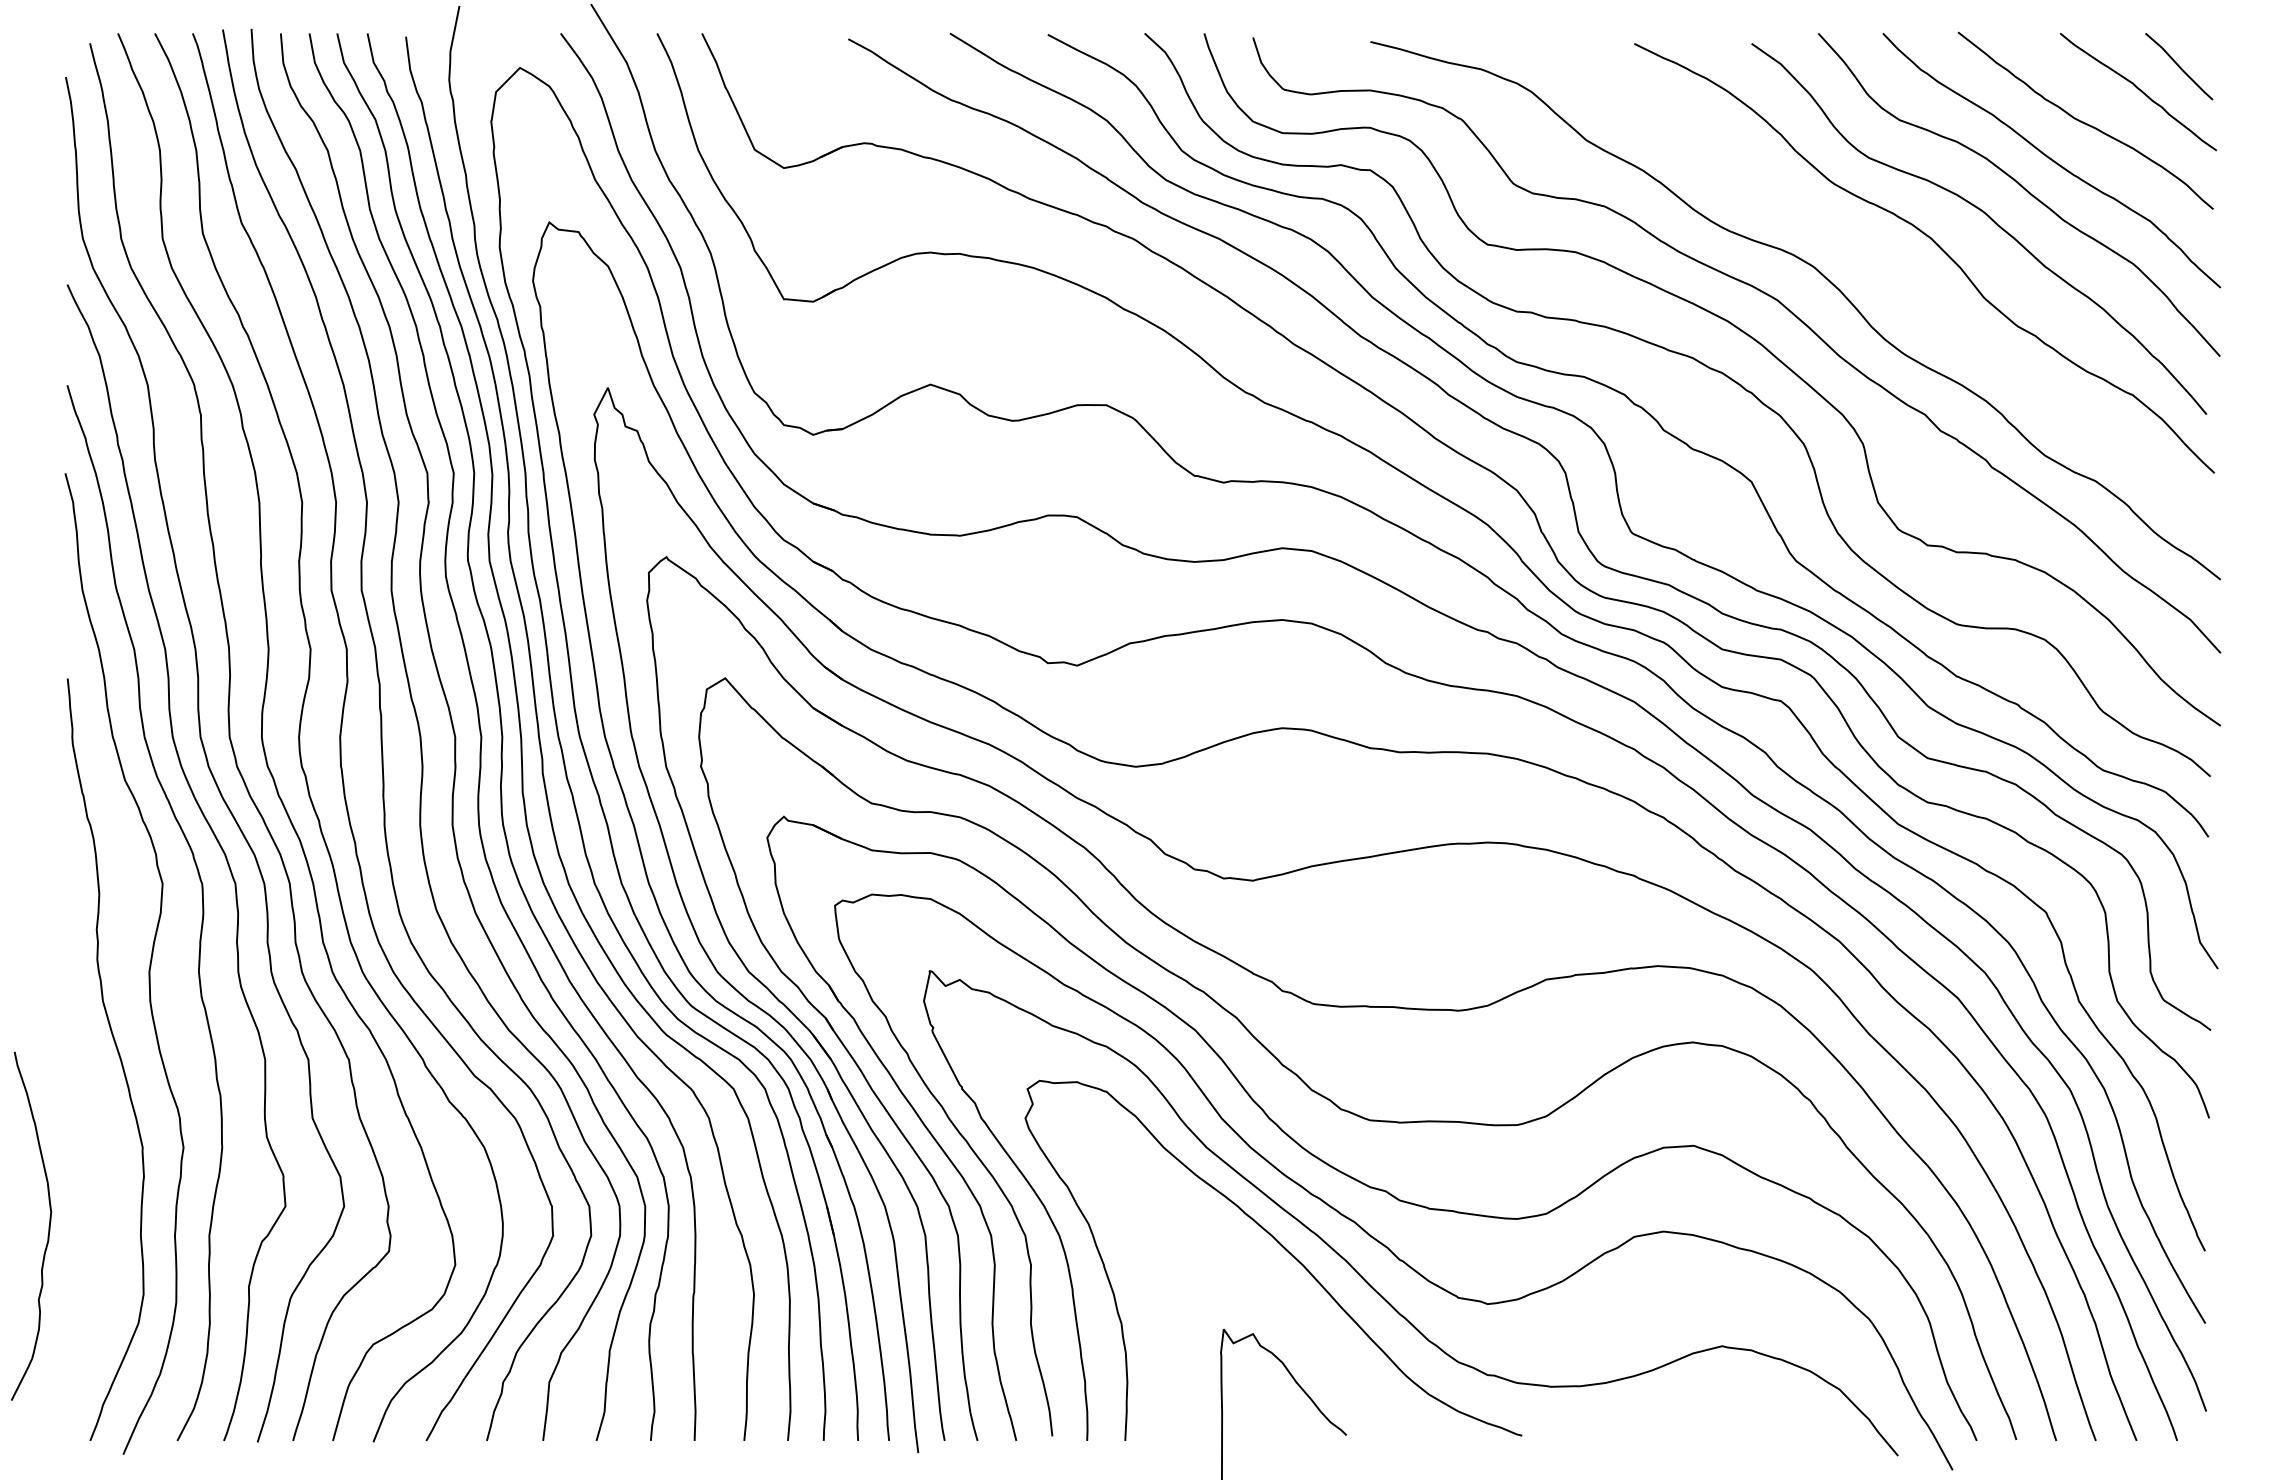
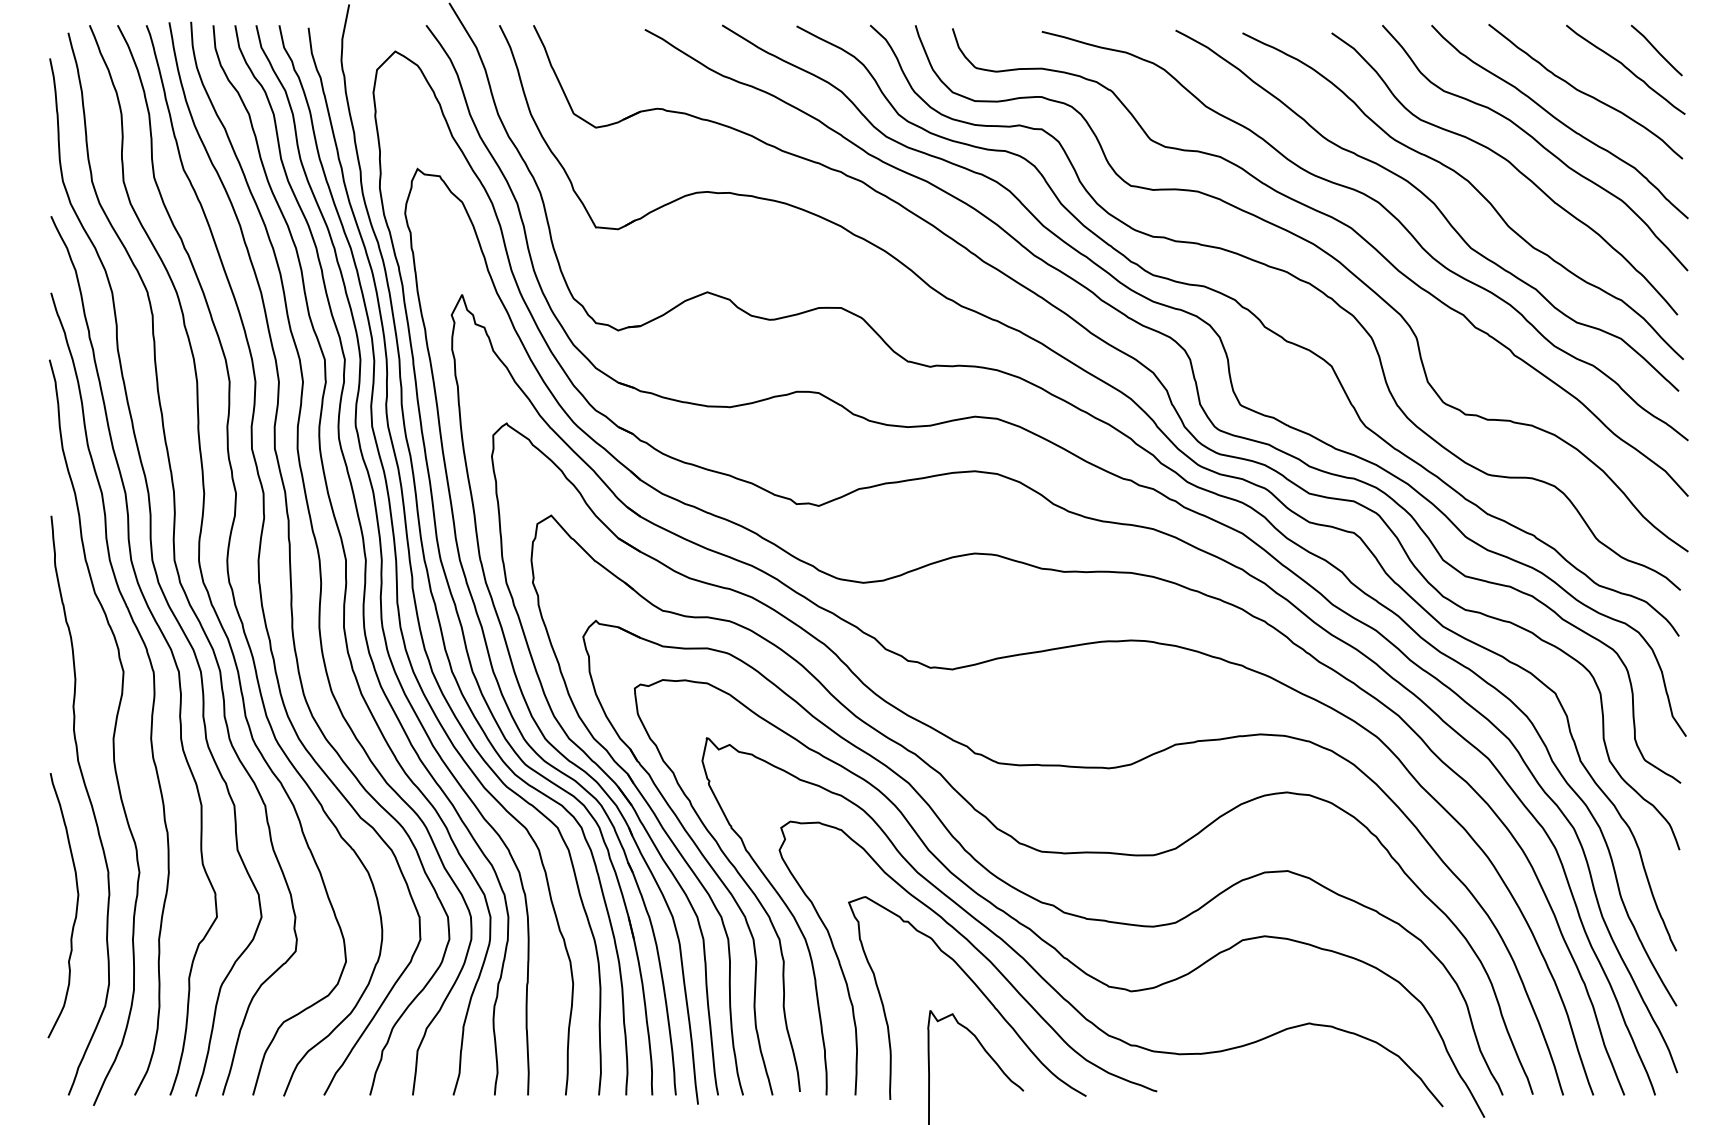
curve: (1885, 268) -> (1433, 204), added
curve: (48, 1226) -> (76, 905), moved
curve: (1285, 1299) -> (977, 987), added

